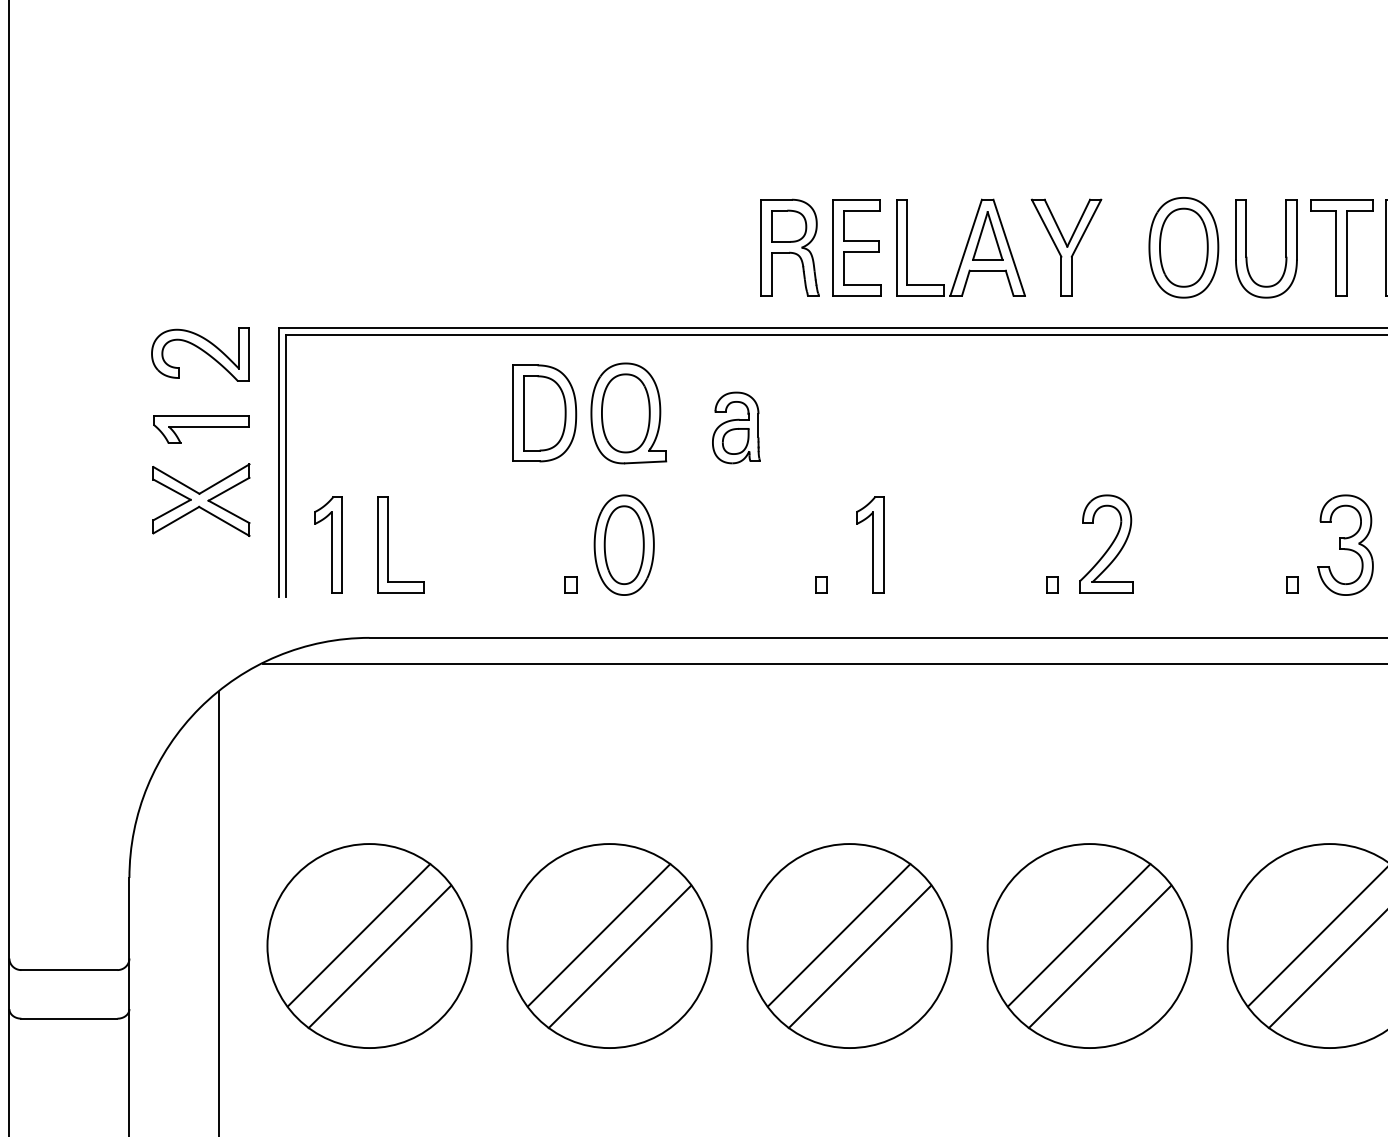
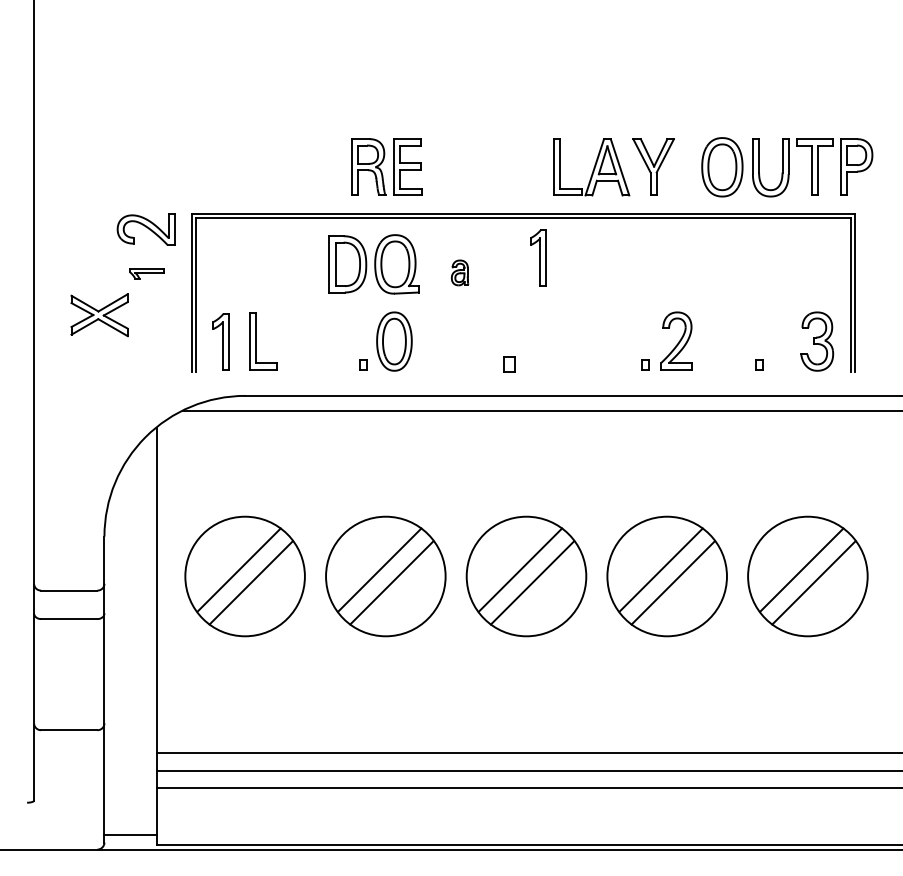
part: (820, 246) -> (386, 166), moved
part: (735, 427) -> (459, 272), size x0.6
part: (201, 428) -> (146, 273), size x0.6
part: (201, 500) -> (99, 315), moved
part: (870, 545) -> (538, 257), moved
part: (822, 584) -> (510, 364), size x1.6
part: (1293, 584) -> (759, 364), moved

